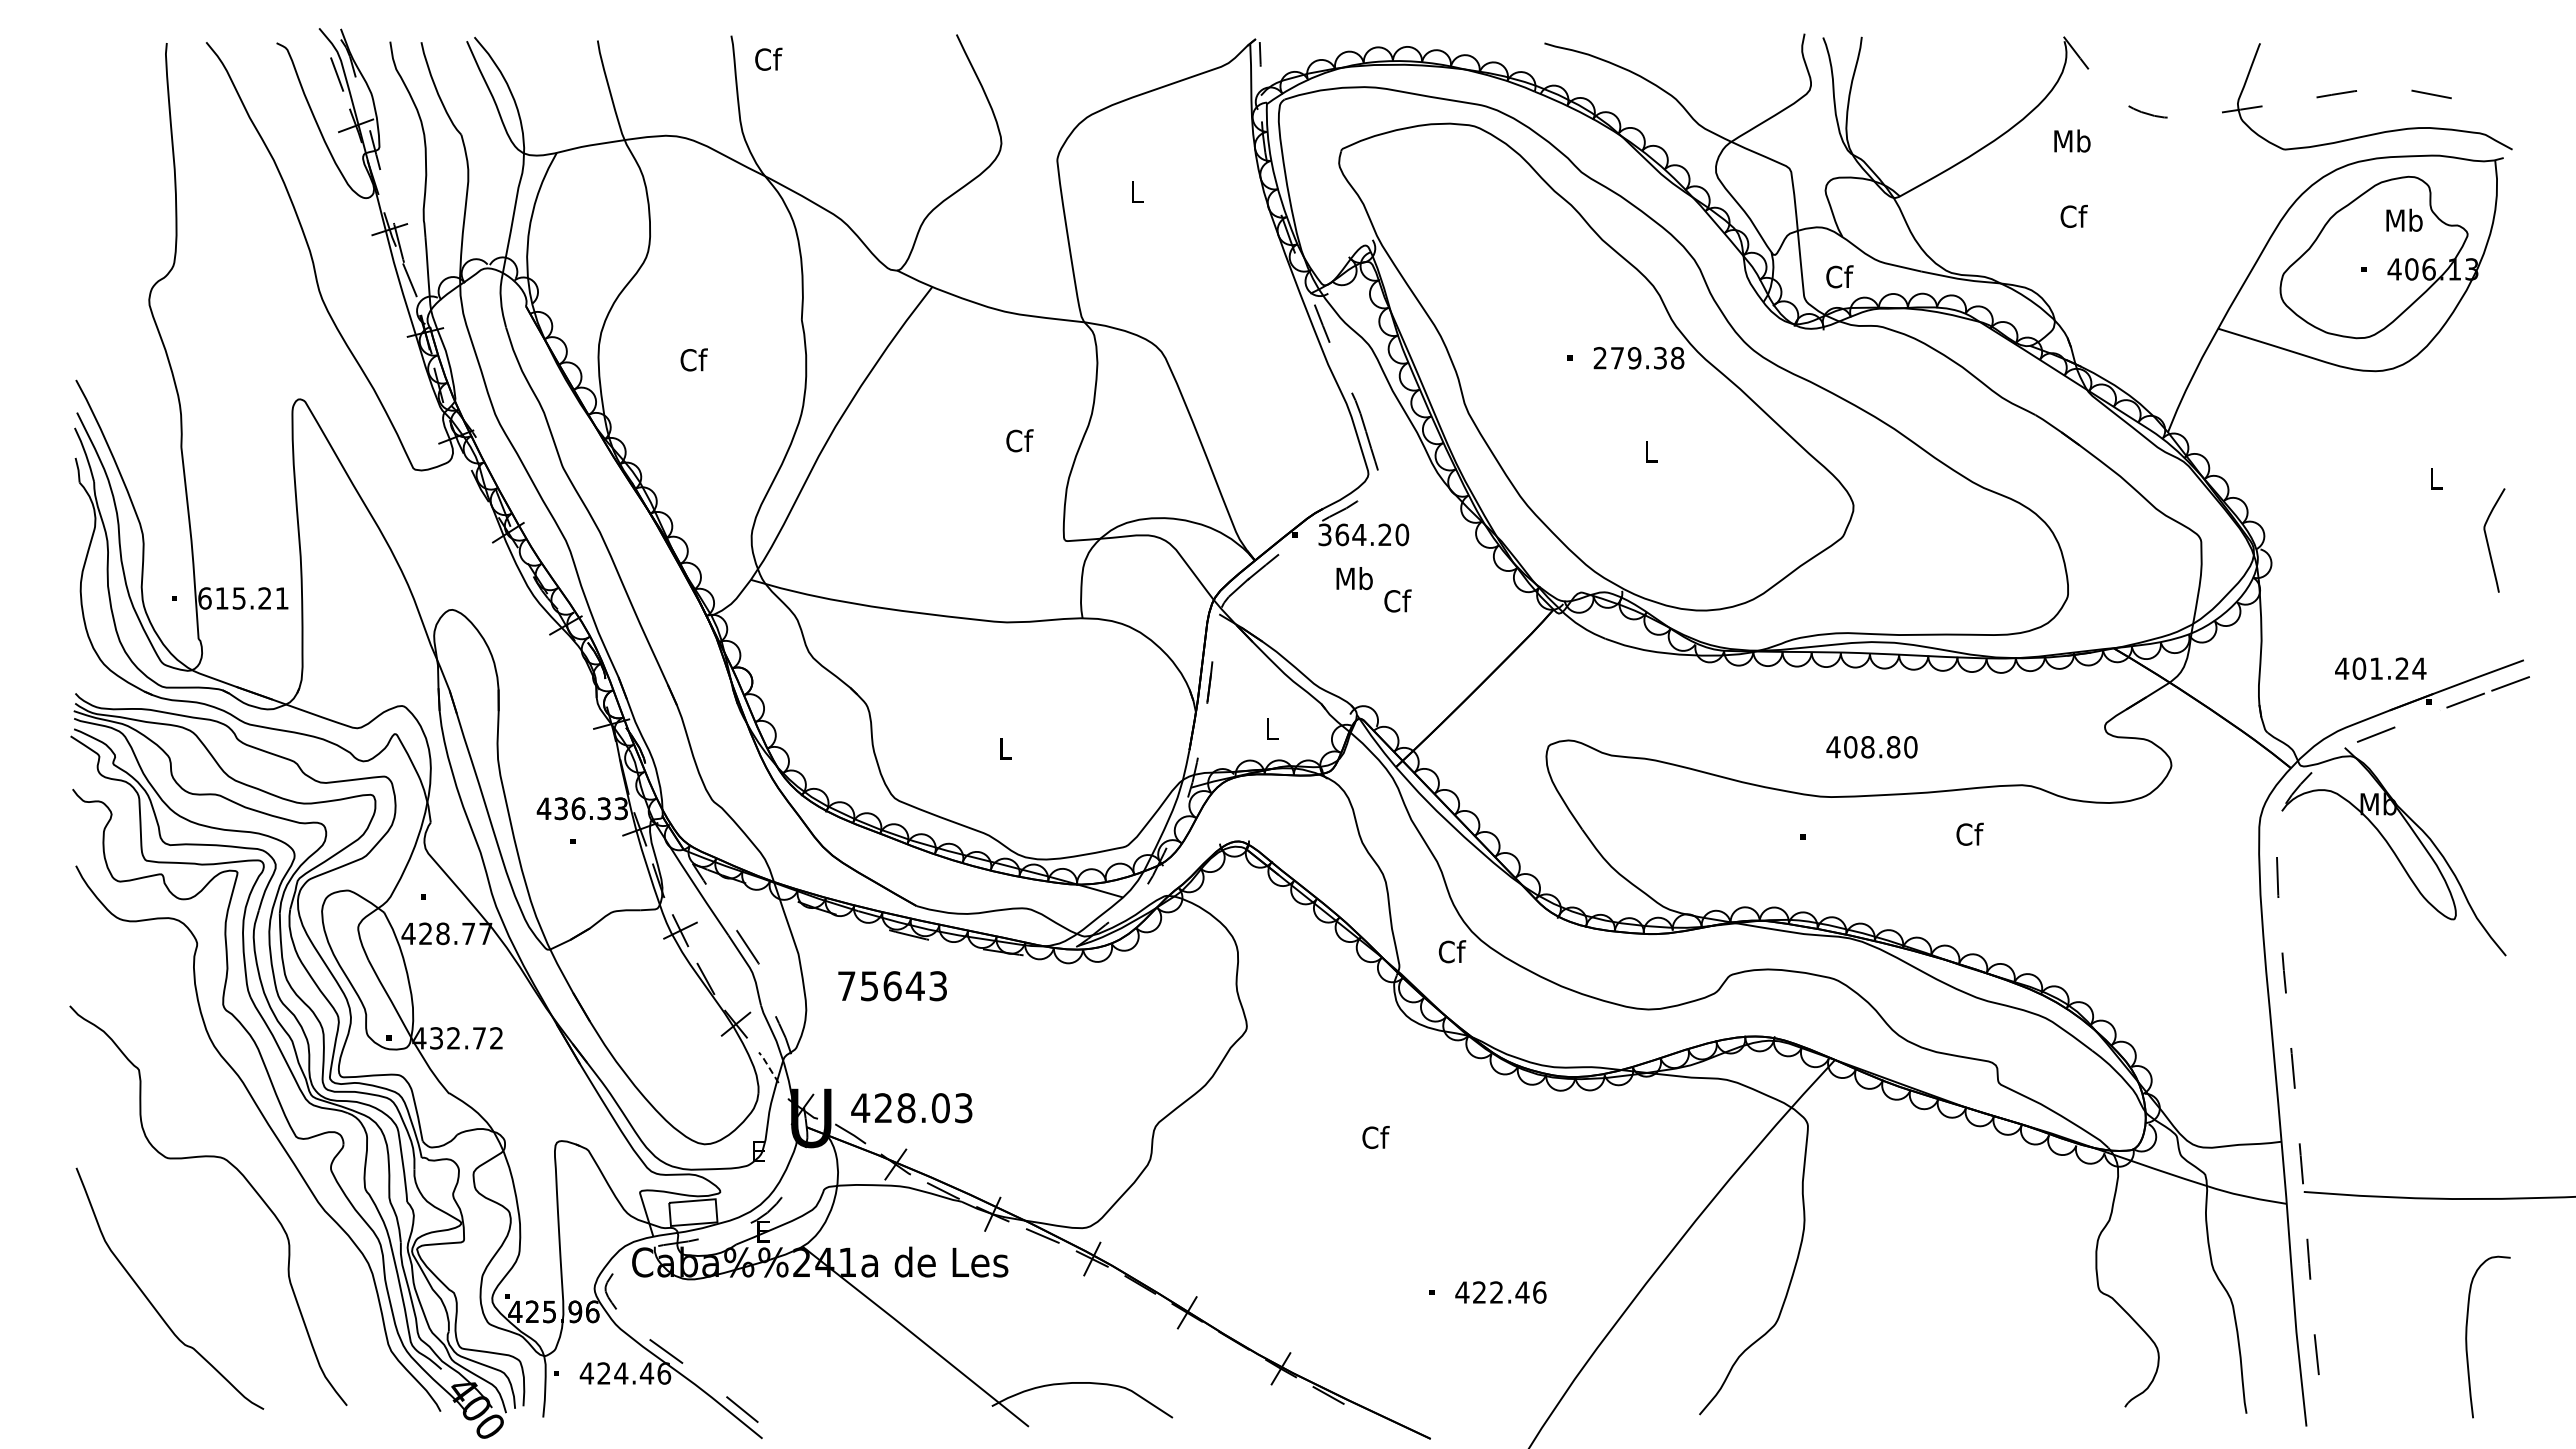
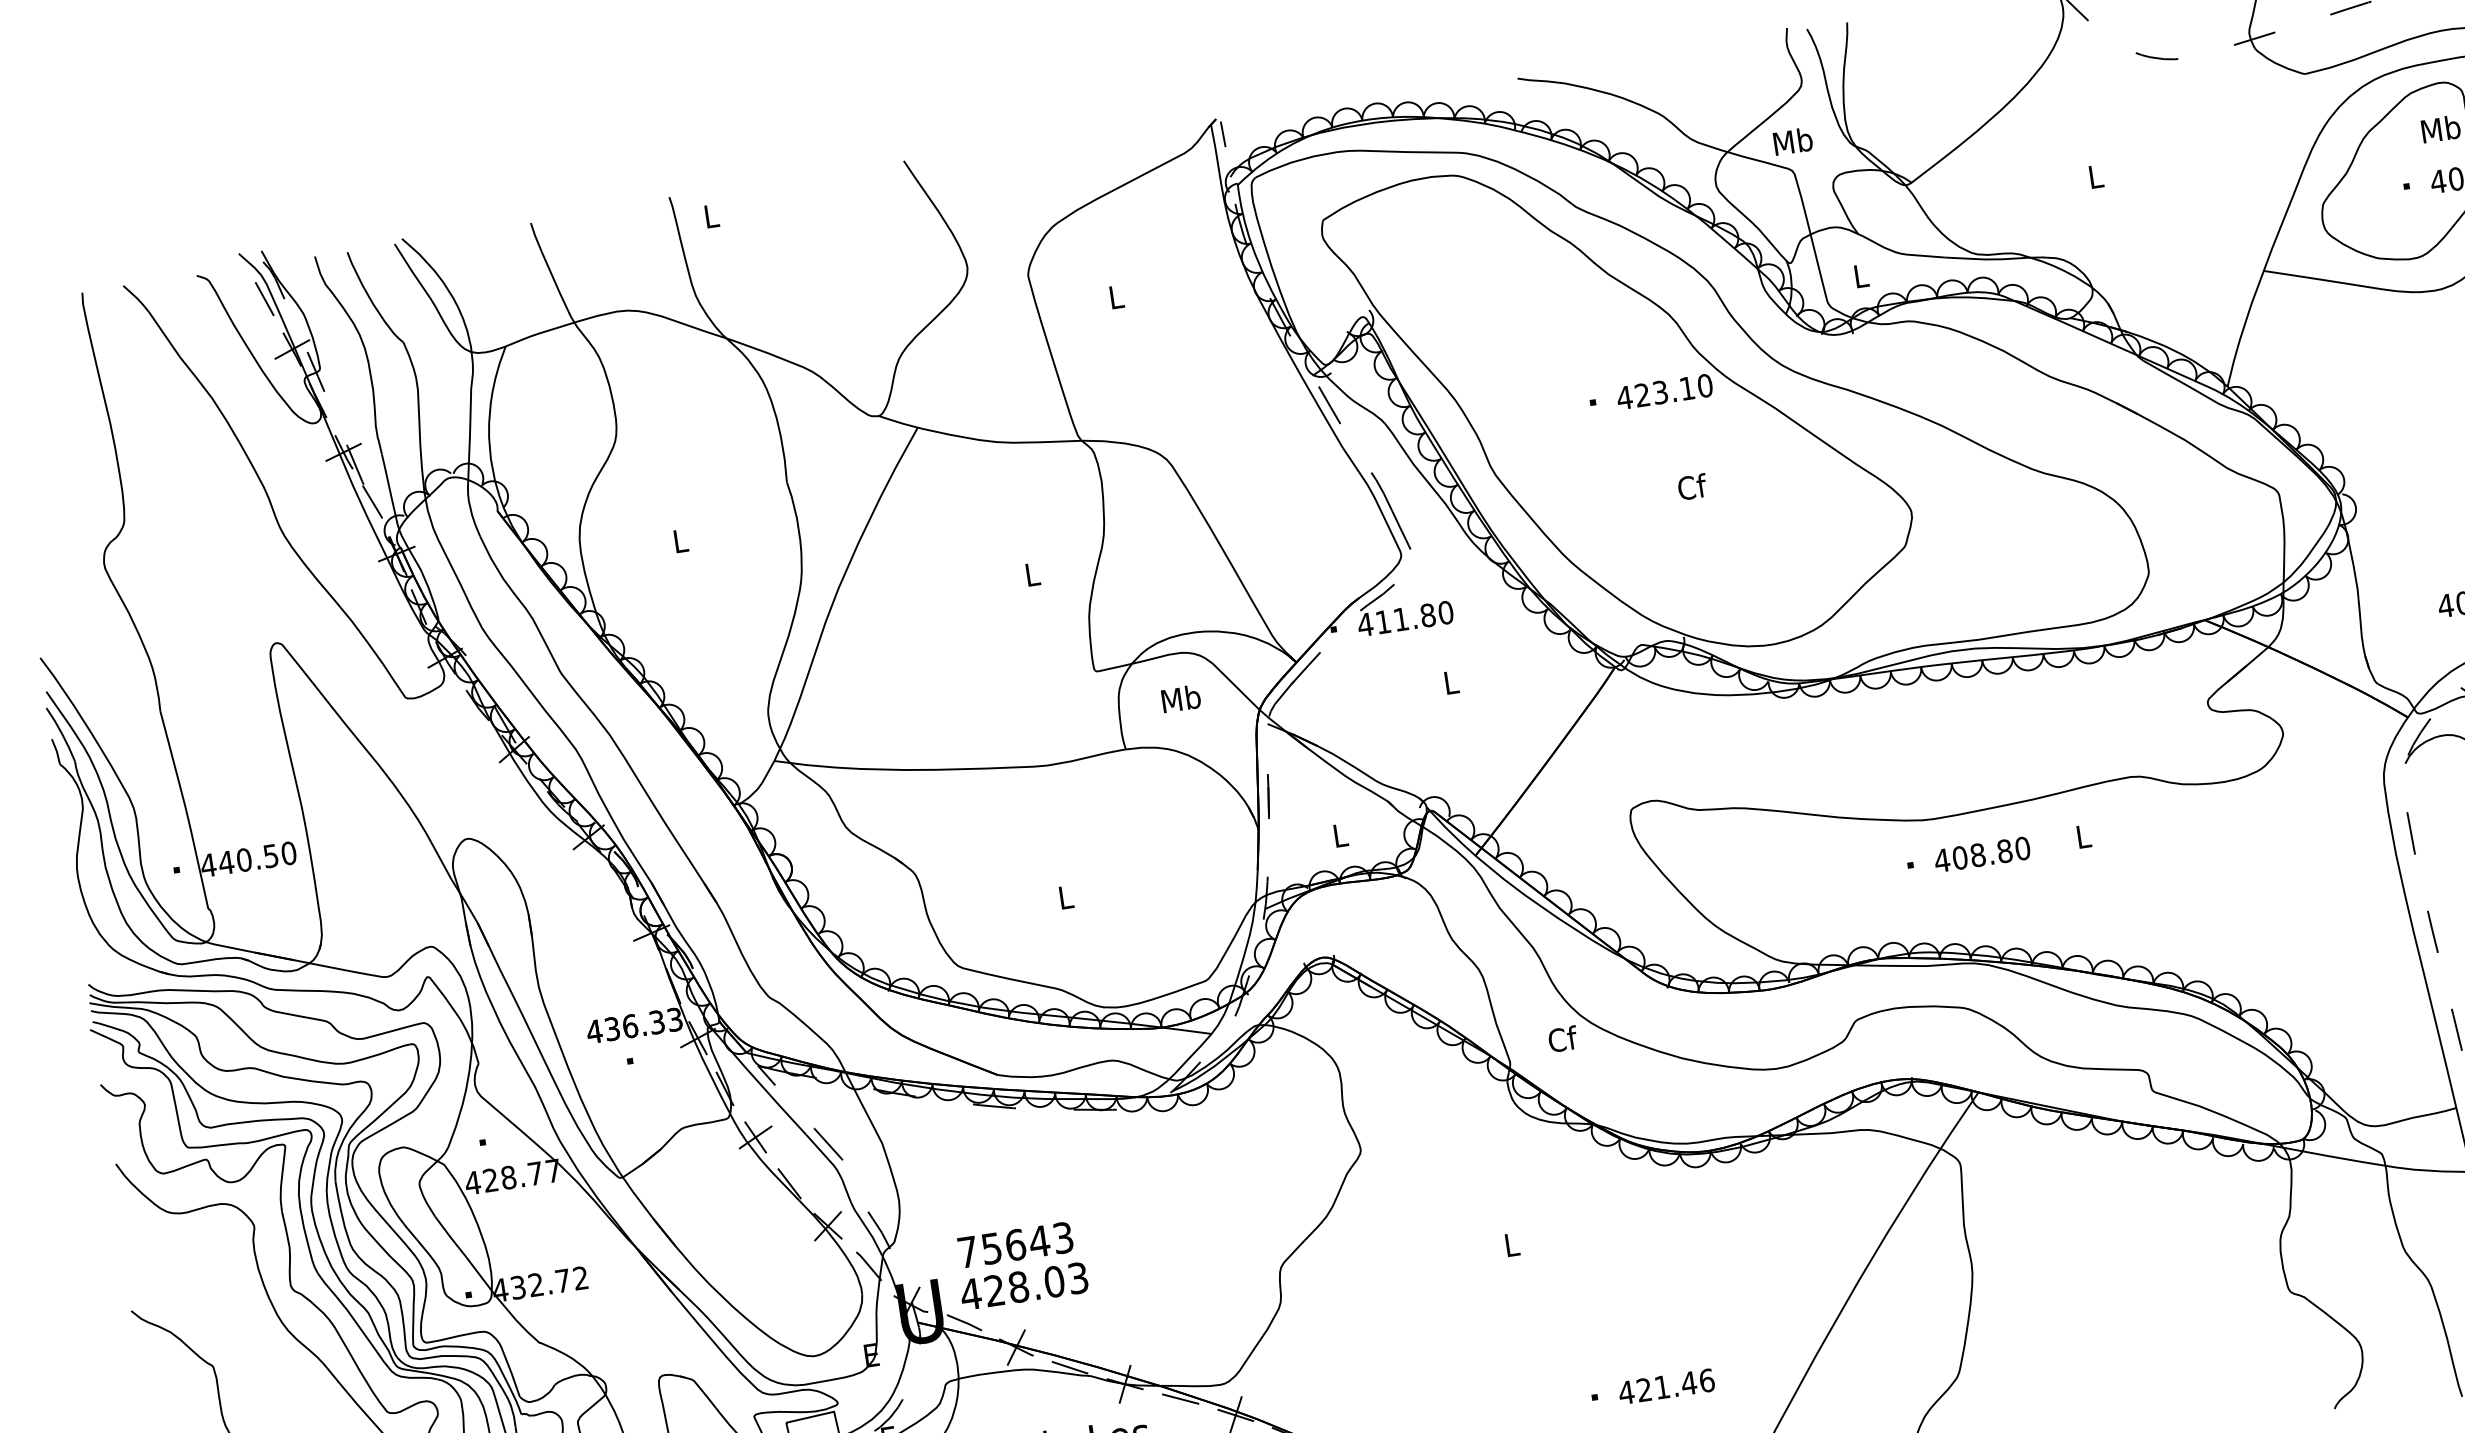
text: (768, 58) -> (711, 215), Cf -> L
text: (2072, 140) -> (1793, 140), moved
text: (2073, 215) -> (2095, 175), Cf -> L
text: (1839, 276) -> (1861, 275), Cf -> L
text: (1638, 357) -> (1664, 391), 279.38 -> 423.10
text: (693, 359) -> (680, 540), Cf -> L
text: (1019, 440) -> (1032, 574), Cf -> L
text: (1651, 450) -> (1692, 486), L -> Cf
text: (1354, 534) -> (1396, 619), 364.20 -> 411.80
text: (1354, 578) -> (1181, 698), moved
text: (242, 598) -> (247, 859), 615.21 -> 440.50
text: (1397, 600) -> (1451, 681), Cf -> L
text: (1871, 747) -> (1981, 854), moved
text: (1969, 833) -> (2083, 835), Cf -> L
text: (892, 986) -> (1015, 1245), moved
line: (768, 1066) -> (868, 1265), dashed -> solid
text: (1375, 1137) -> (1511, 1244), Cf -> L
text: (1496, 1292) -> (1662, 1387), 422.46 -> 421.46

